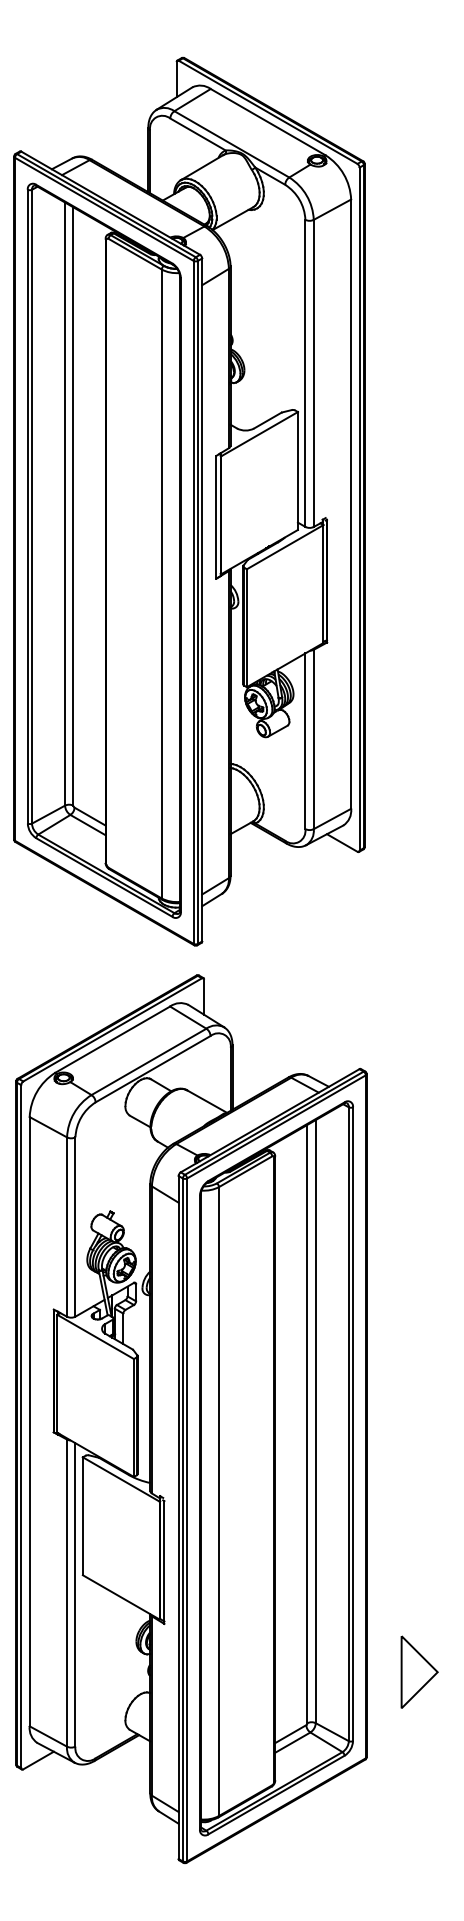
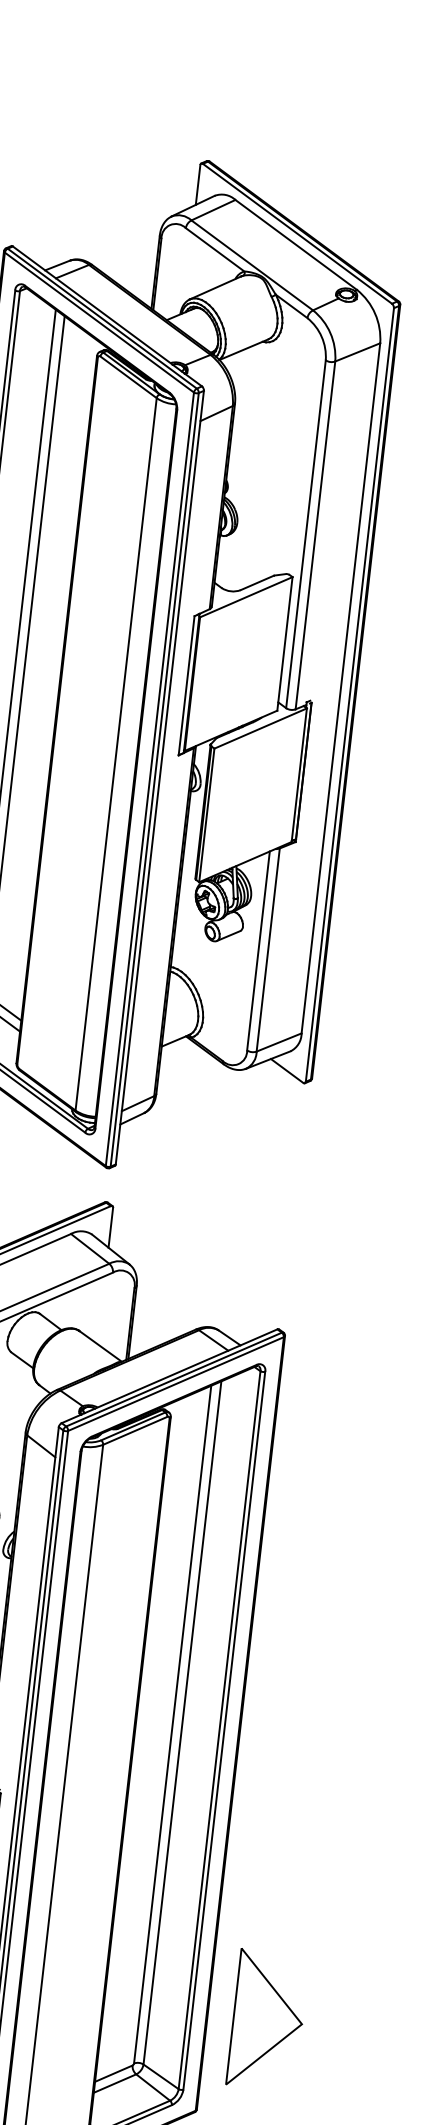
part: (419, 1671) -> (267, 2019), size x1.67

